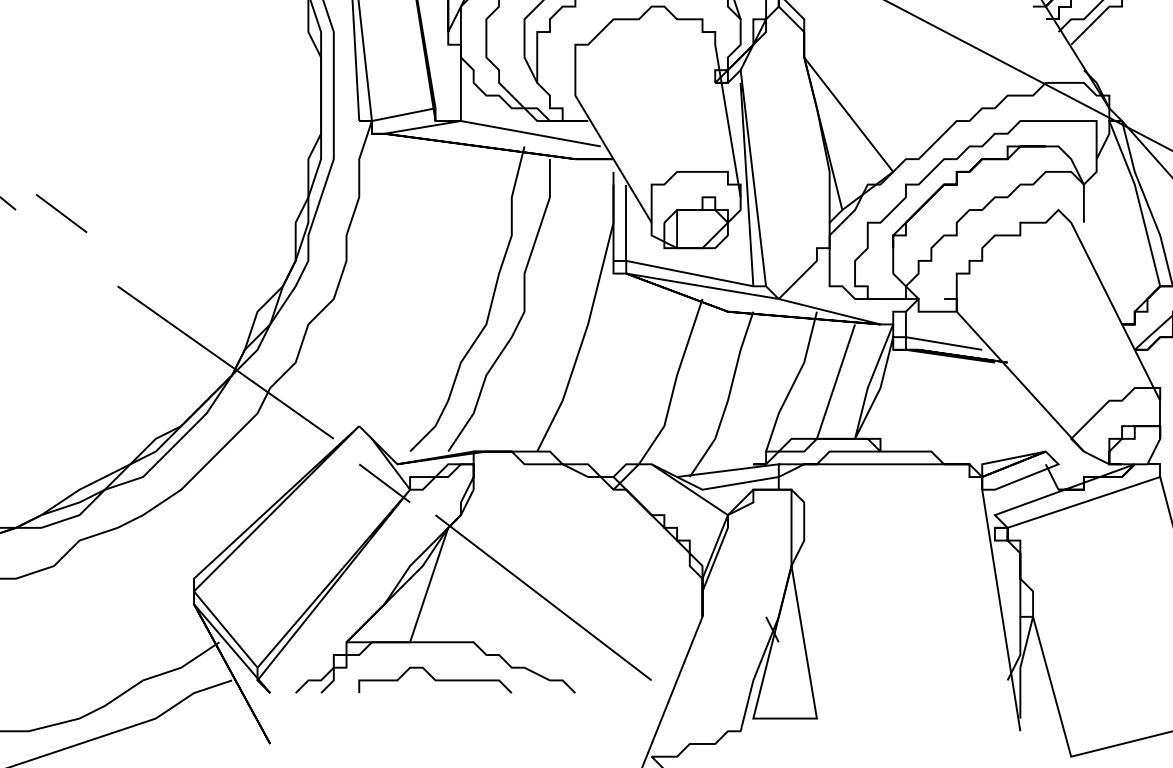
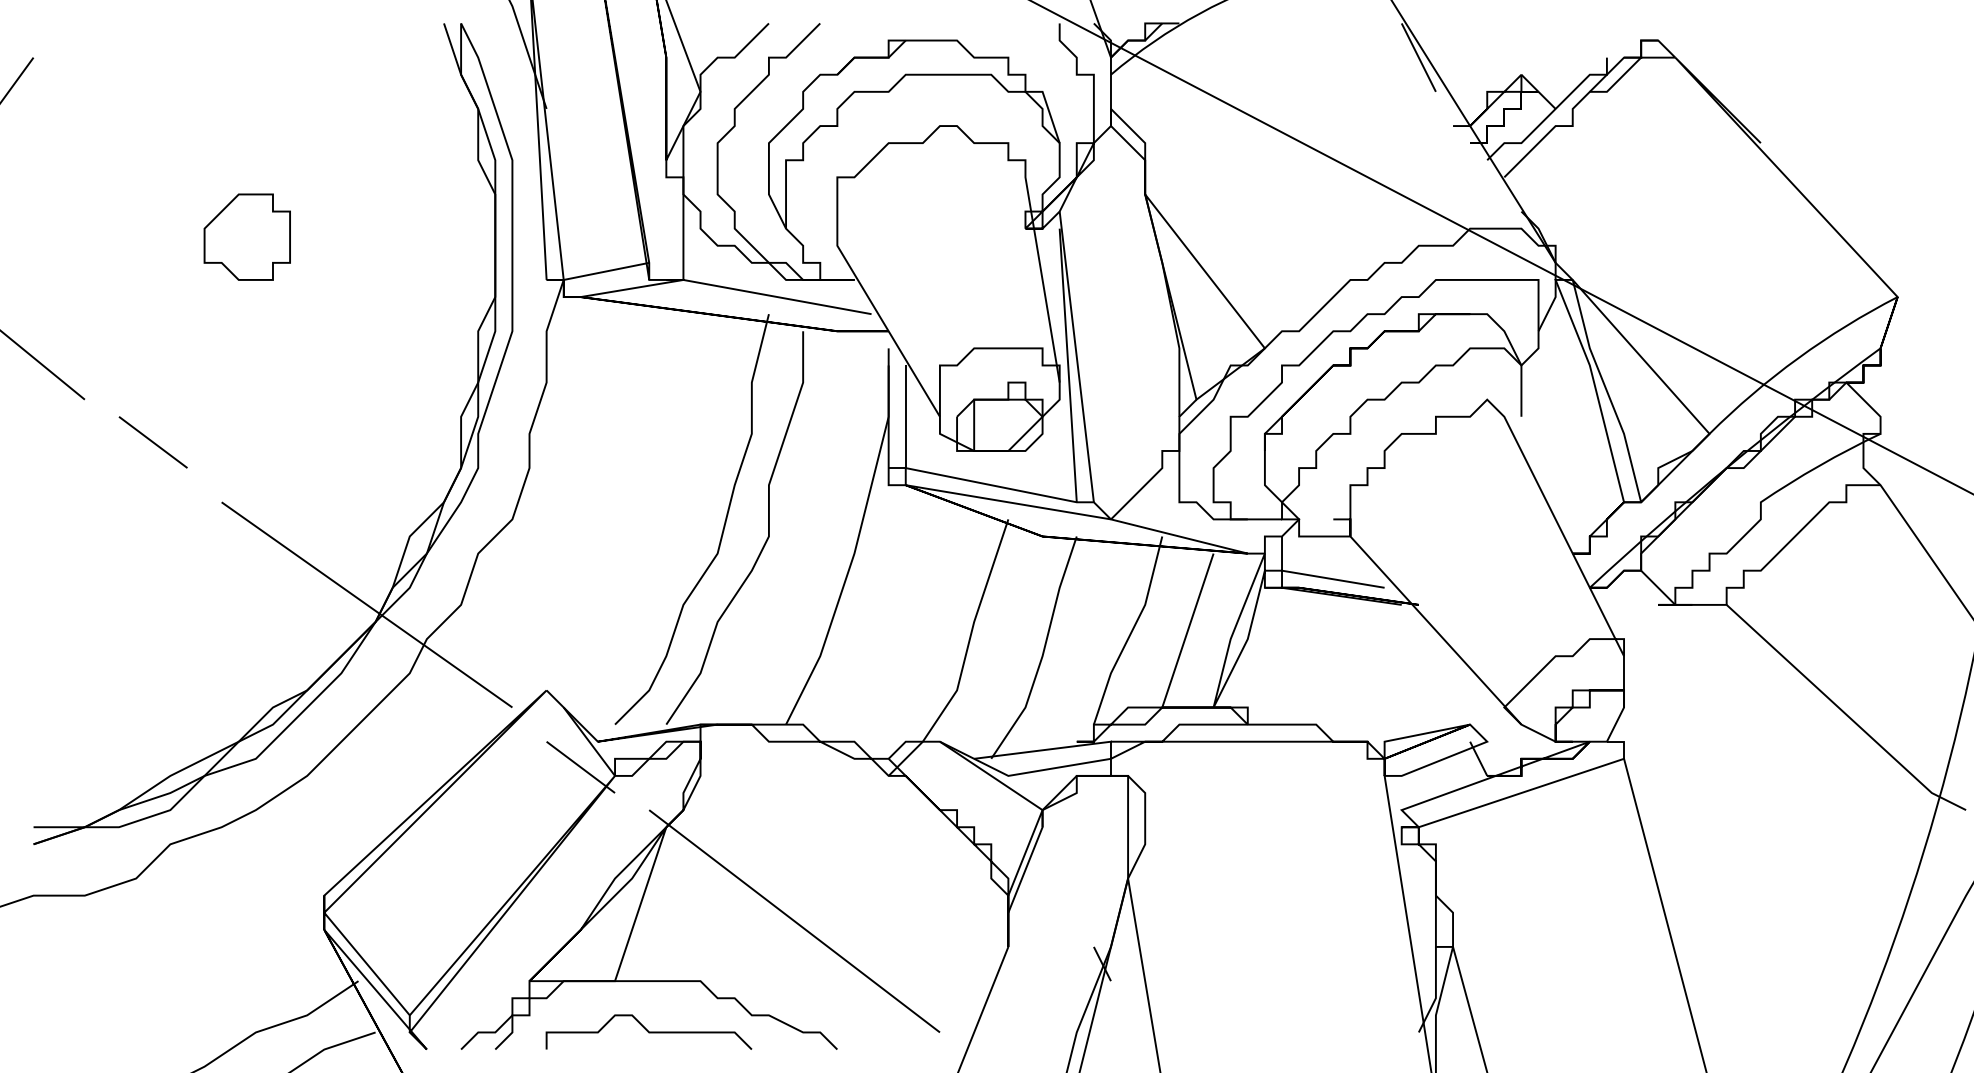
part: (136, 88) -> (246, 236), added
line: (61, 213) -> (152, 442), moved

